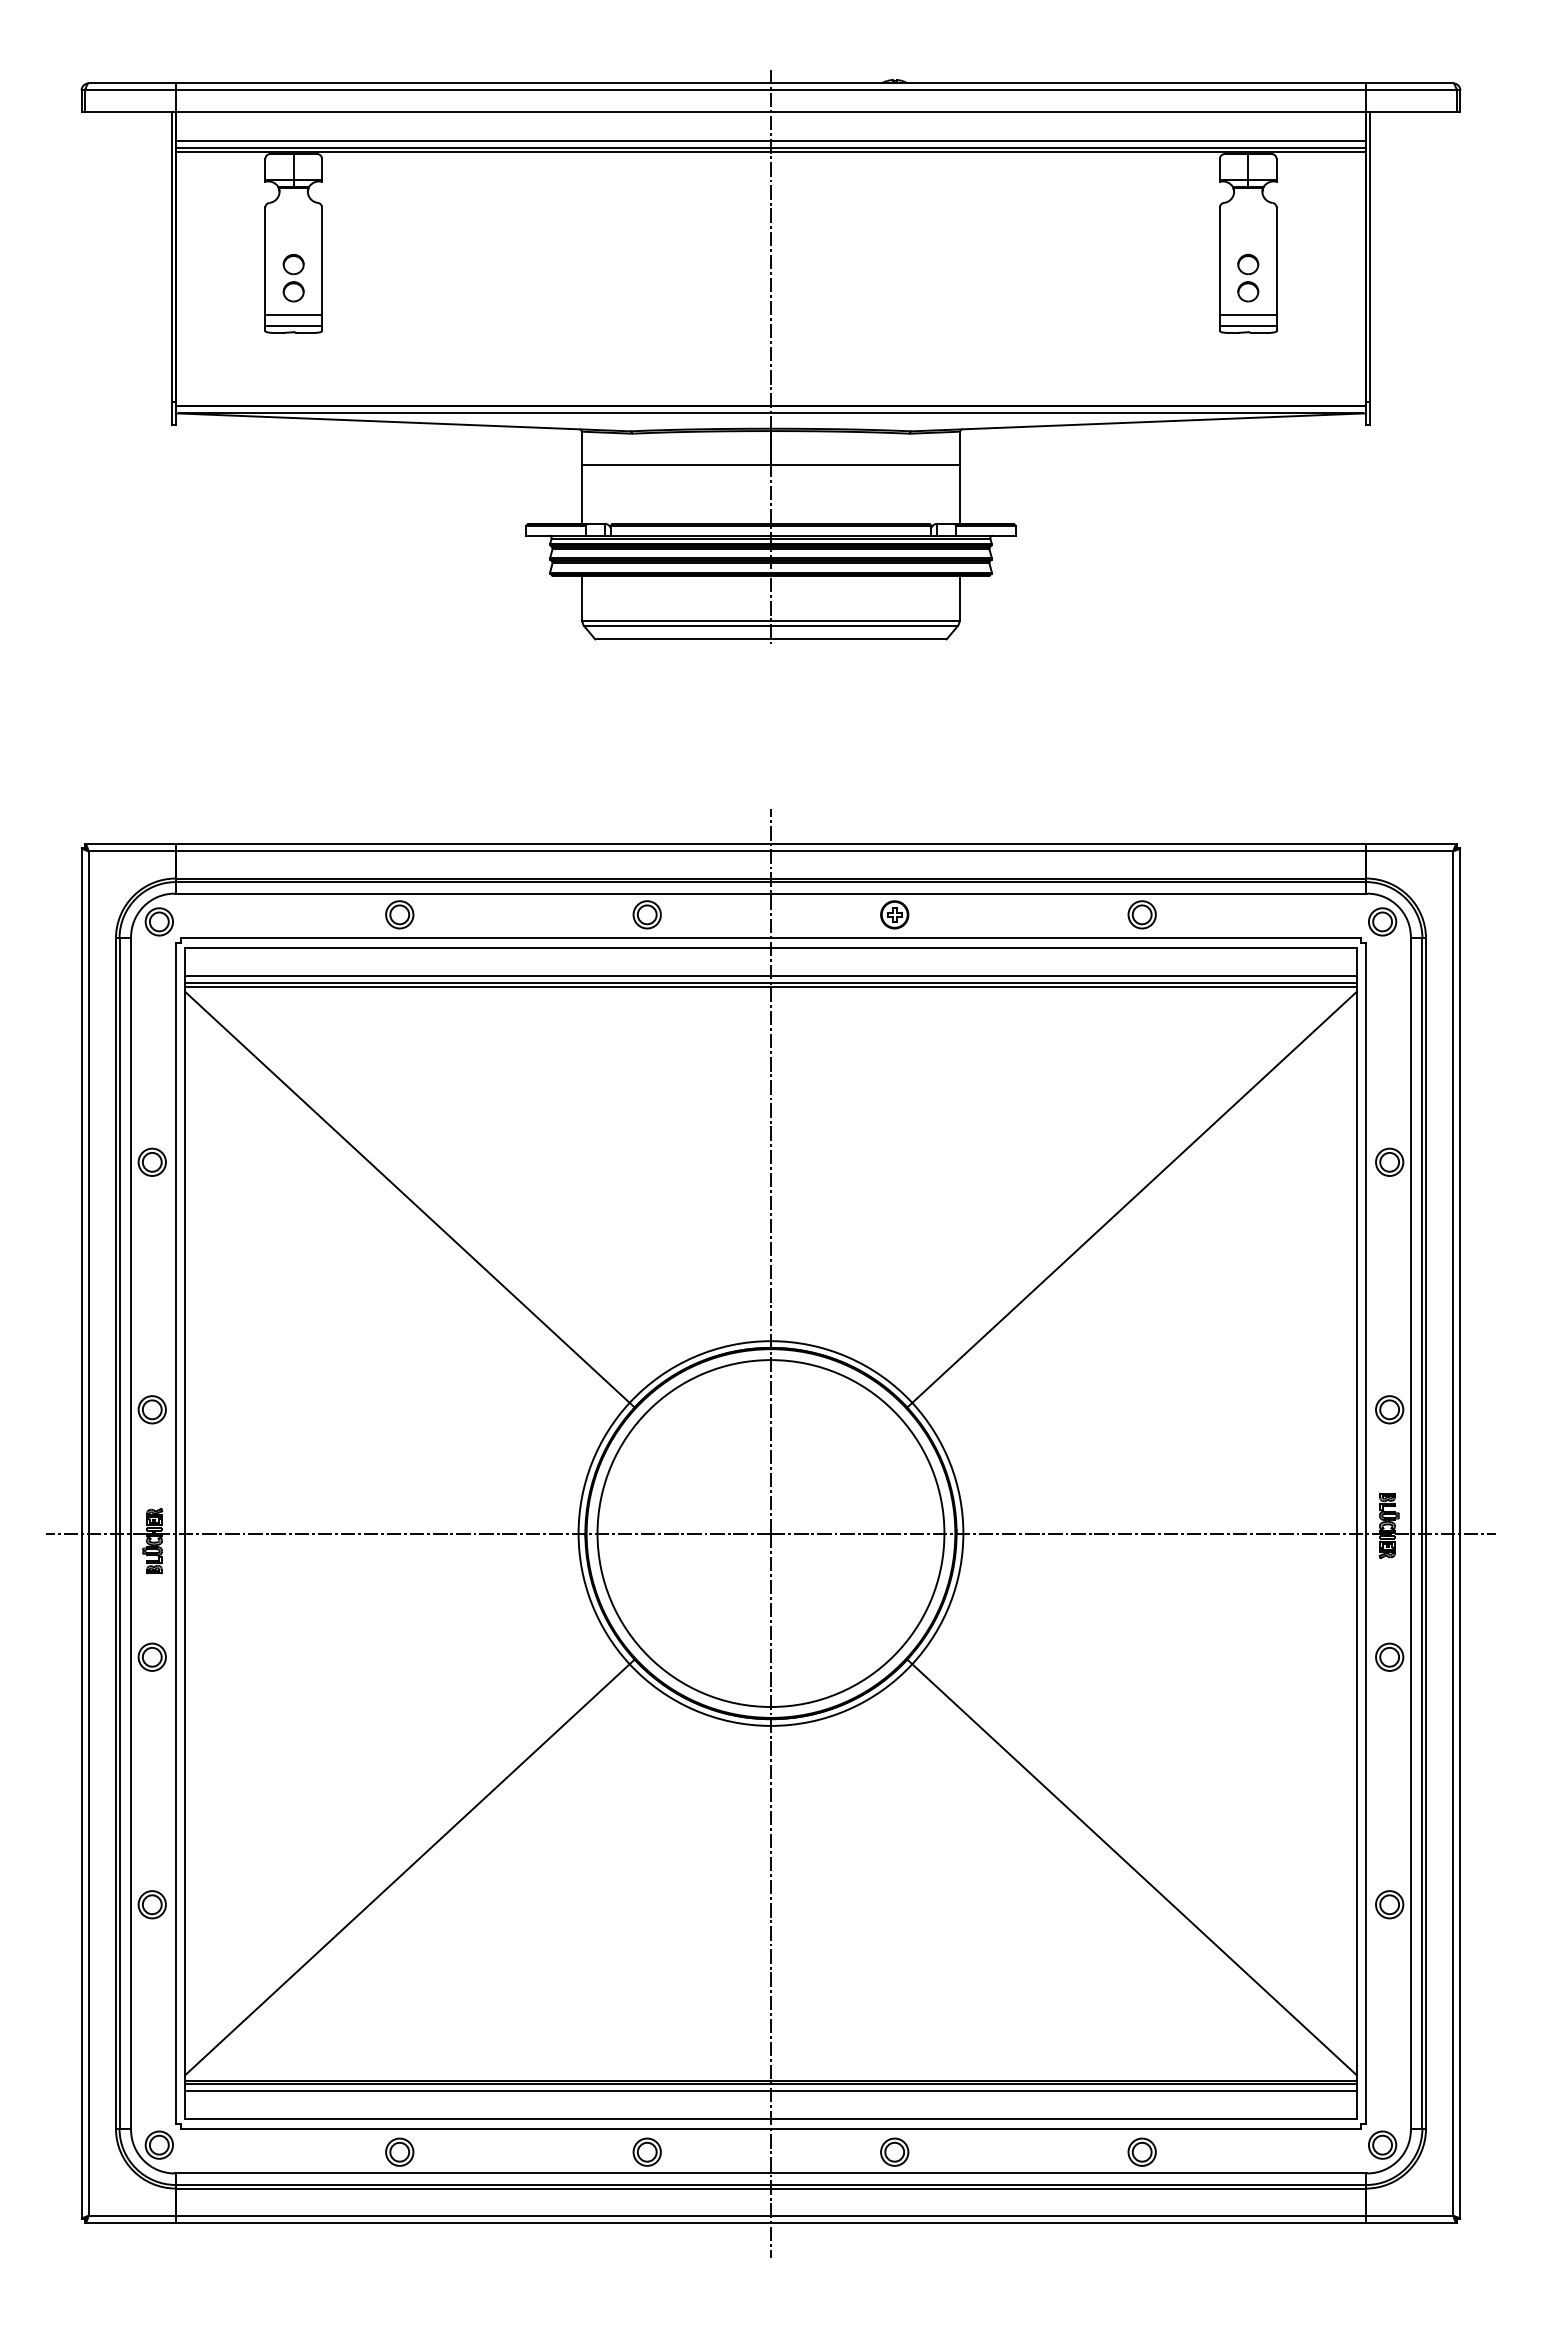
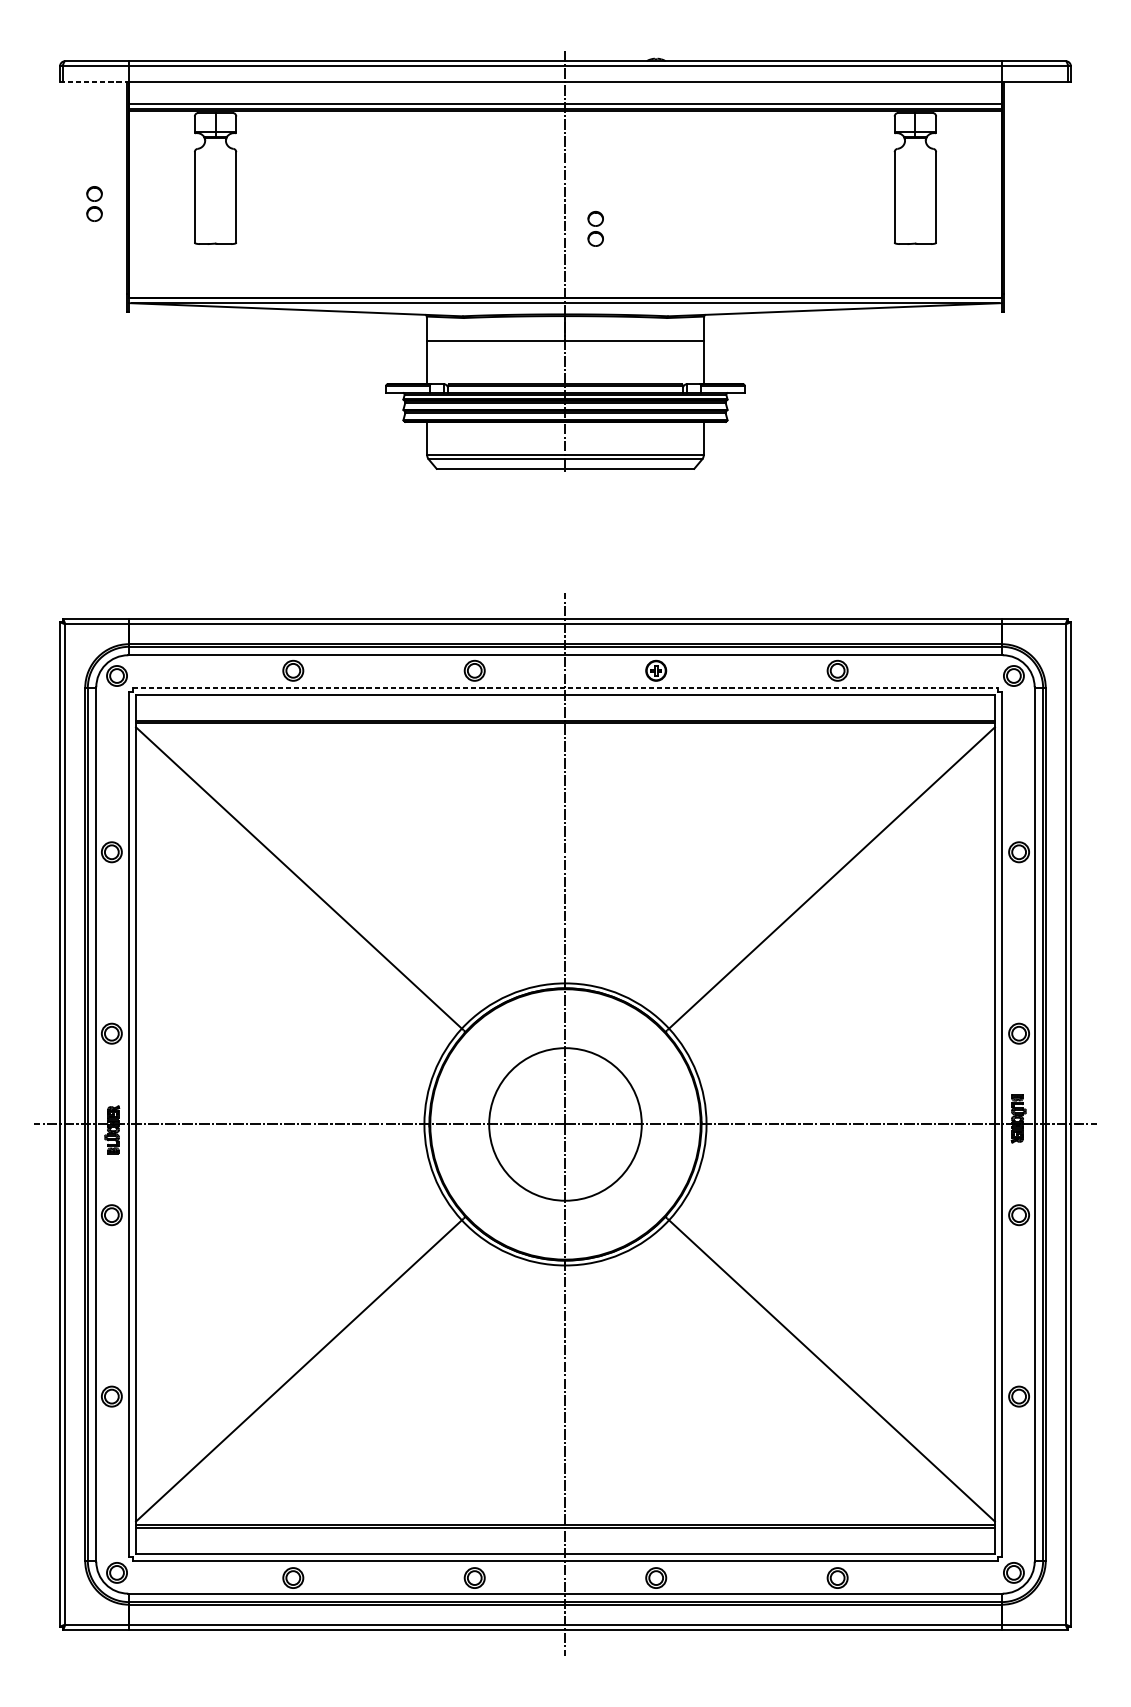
line: (129, 112) -> (95, 82), solid -> dashed
part: (293, 278) -> (94, 204), moved
part: (1248, 278) -> (595, 229), moved
line: (293, 314) -> (215, 230), removed
line: (1247, 314) -> (914, 230), removed
line: (293, 326) -> (215, 239), removed
line: (1247, 326) -> (914, 239), removed
line: (771, 938) -> (565, 688), solid -> dashed
line: (770, 976) -> (565, 716), removed
circle: (770, 1533) -> (565, 1124), size x0.6
line: (770, 2090) -> (565, 1532), removed

